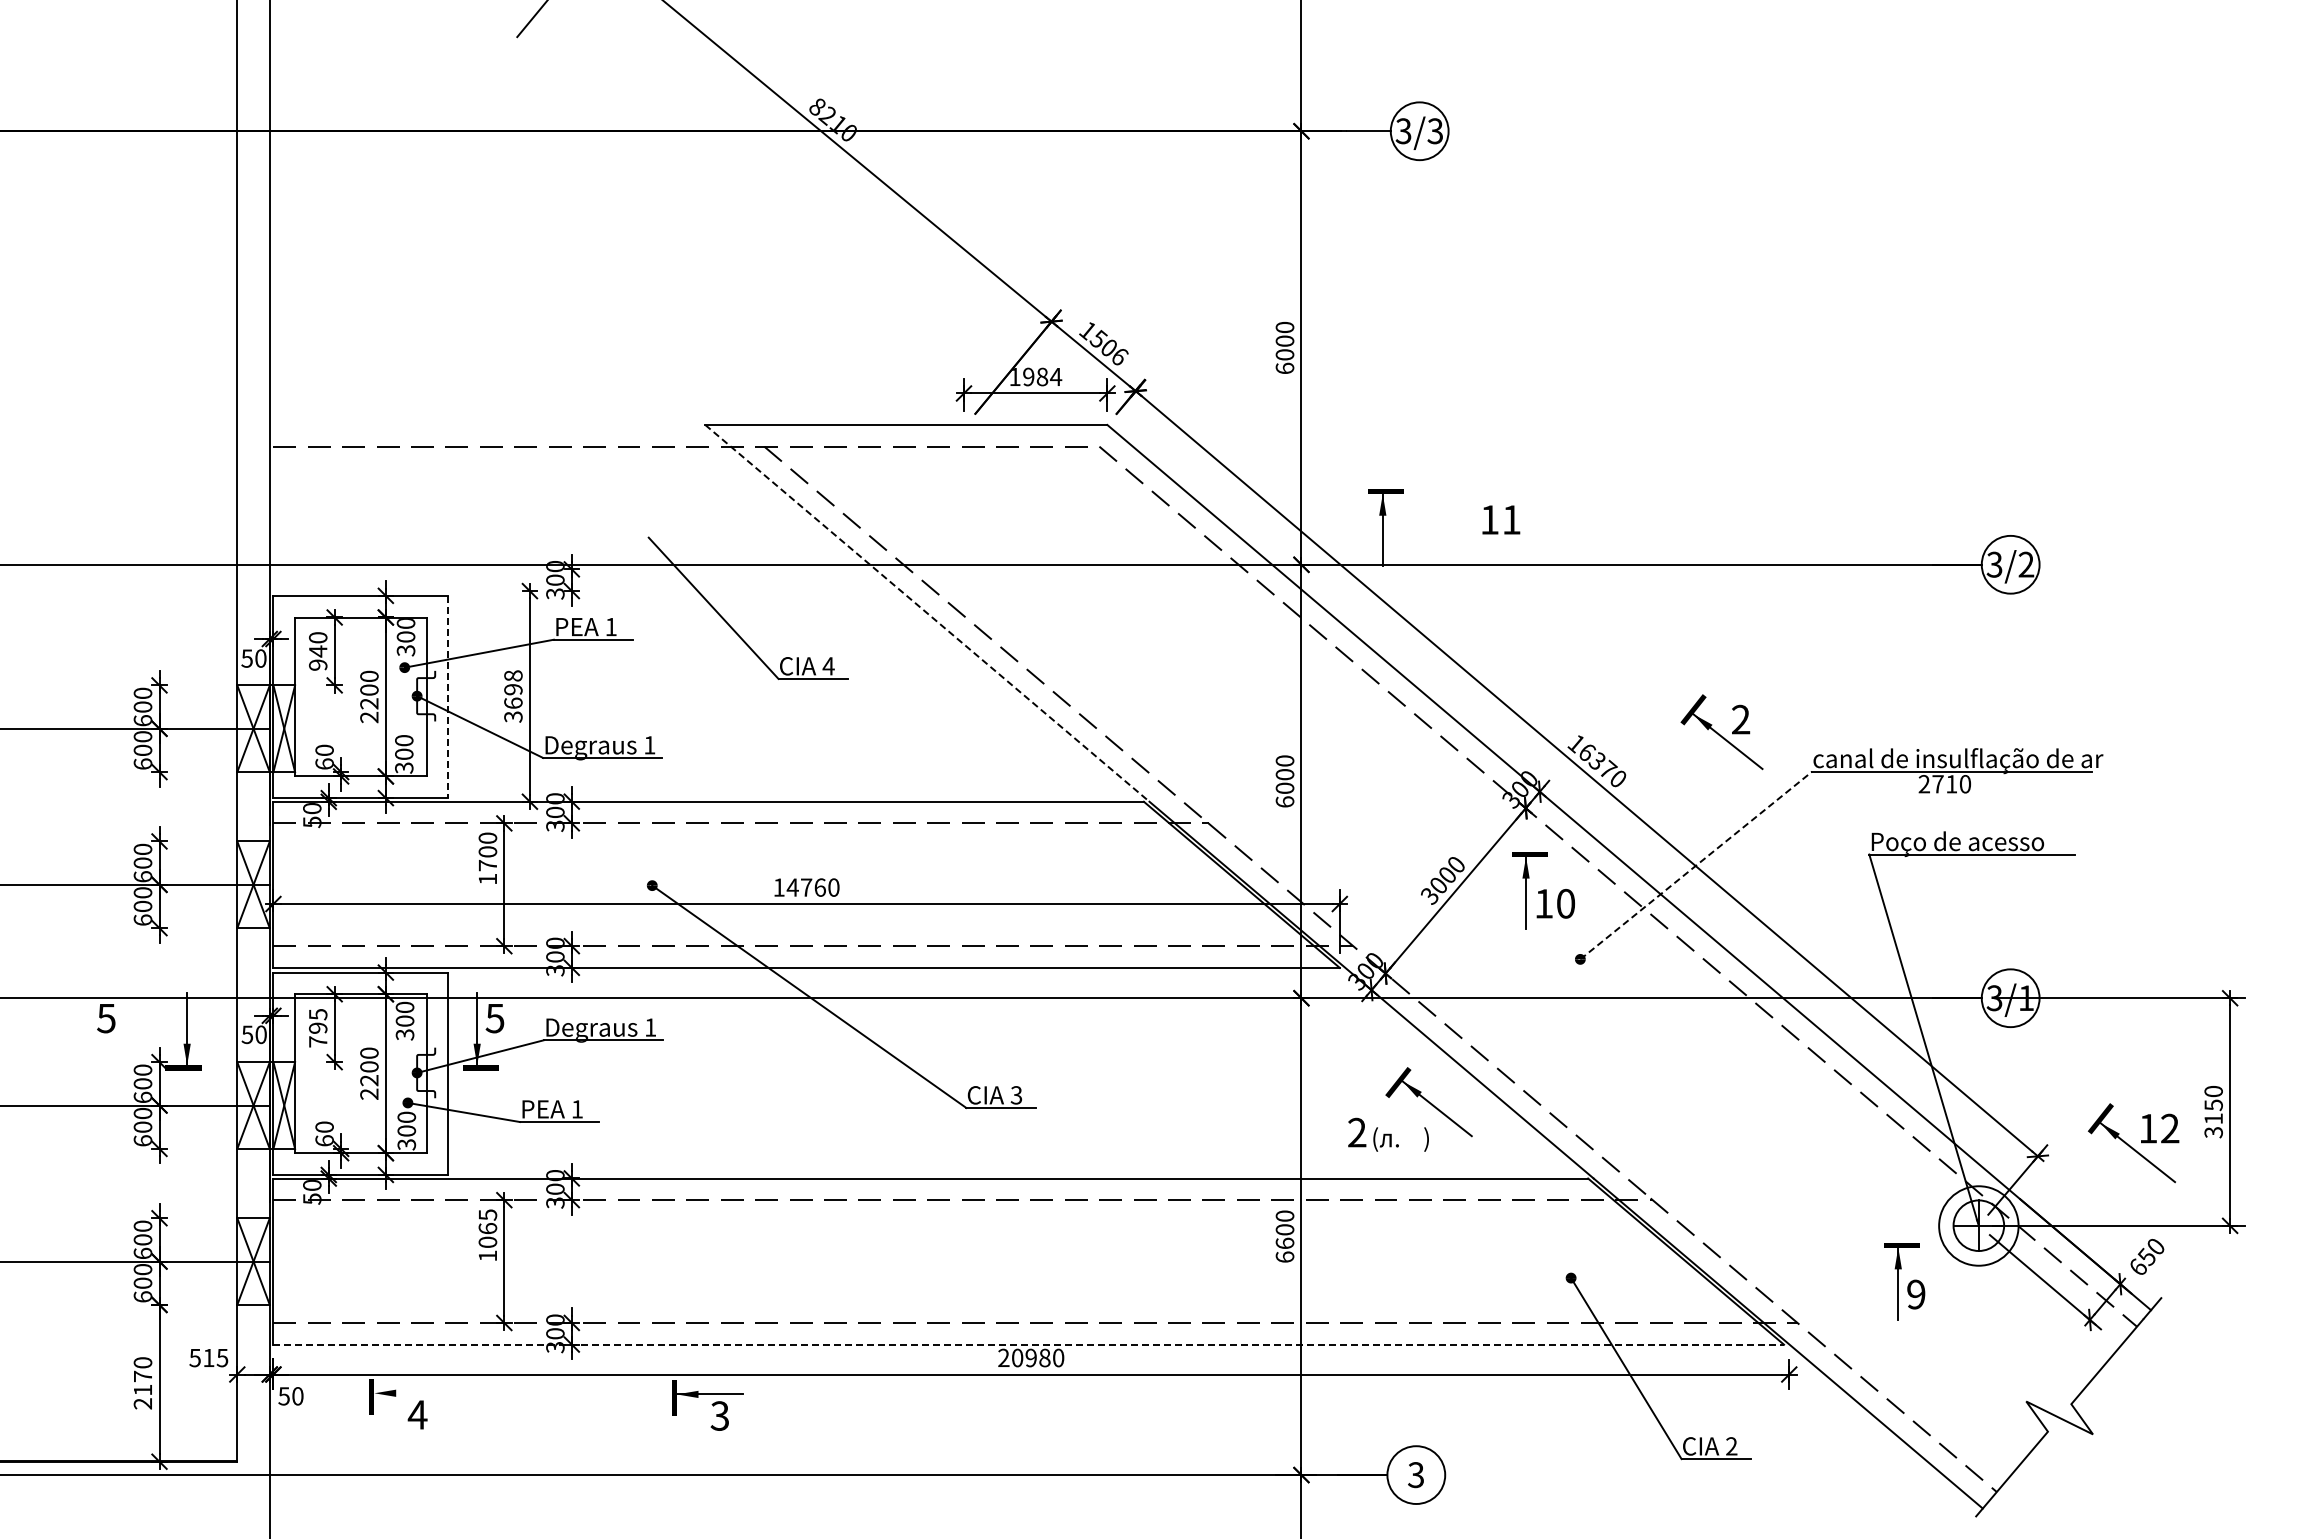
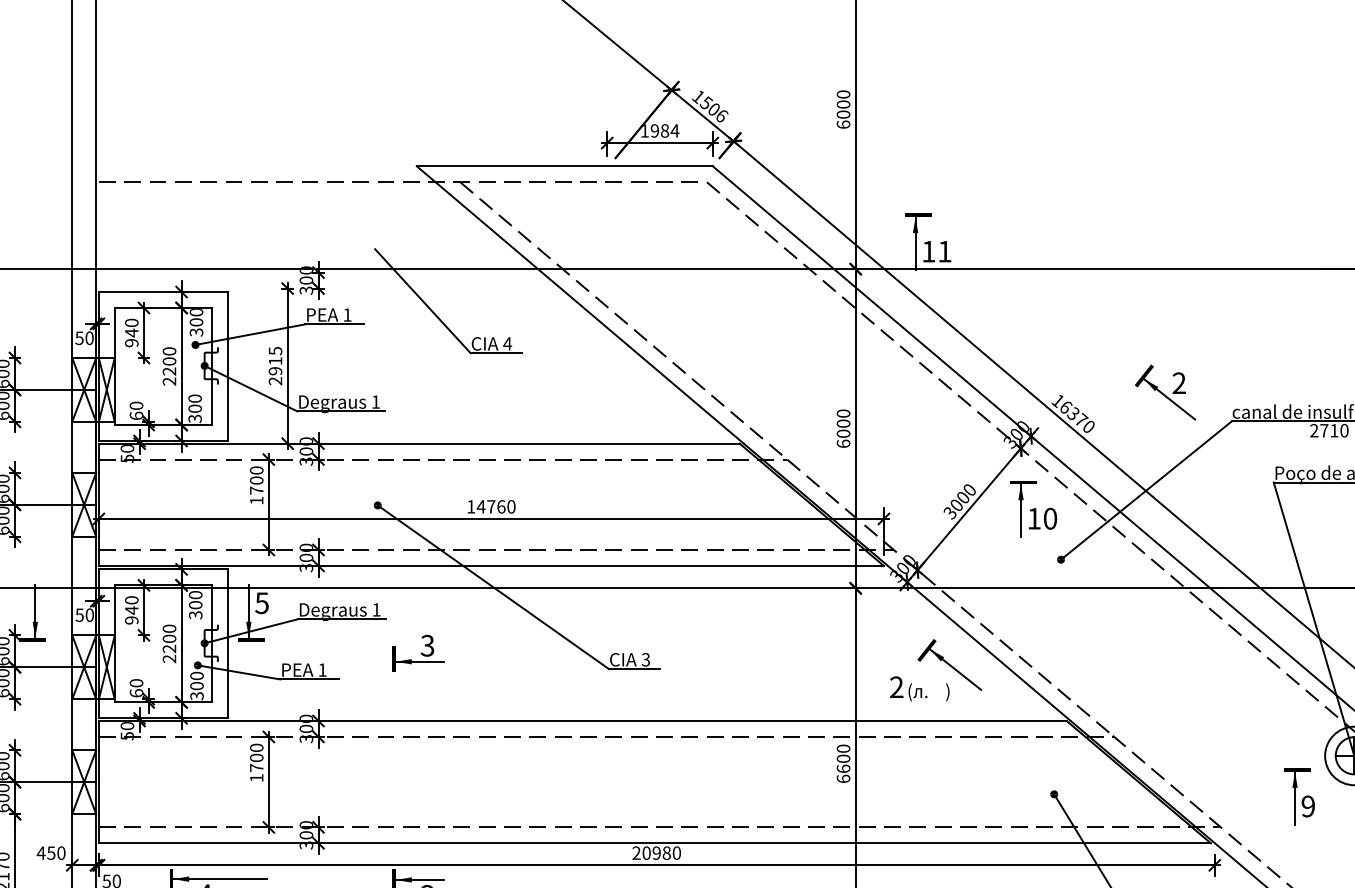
text: (1501, 519) -> (937, 251), moved
line: (927, 613) -> (580, 305), dashed -> solid
text: (513, 696) -> (275, 366), 3698 -> 2915
line: (448, 697) -> (227, 366), dashed -> solid
line: (1696, 865) -> (1146, 490), dashed -> solid
text: (317, 1028) -> (131, 610), 795 -> 940
part: (707, 1086) -> (418, 653), added
text: (487, 1228) -> (256, 757), 1065 -> 1700
line: (1029, 1344) -> (655, 843), dashed -> solid
text: (208, 1357) -> (51, 852), 515 -> 450
line: (438, 1393) -> (220, 879), added

